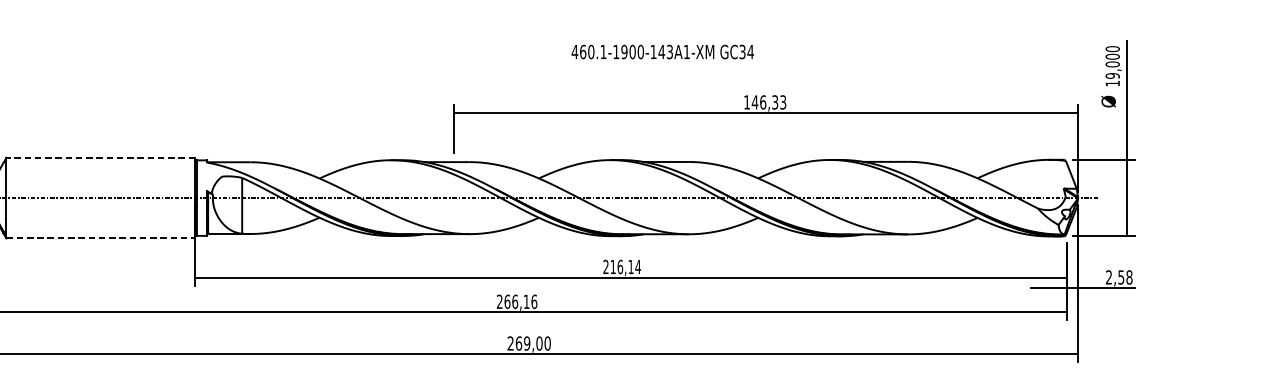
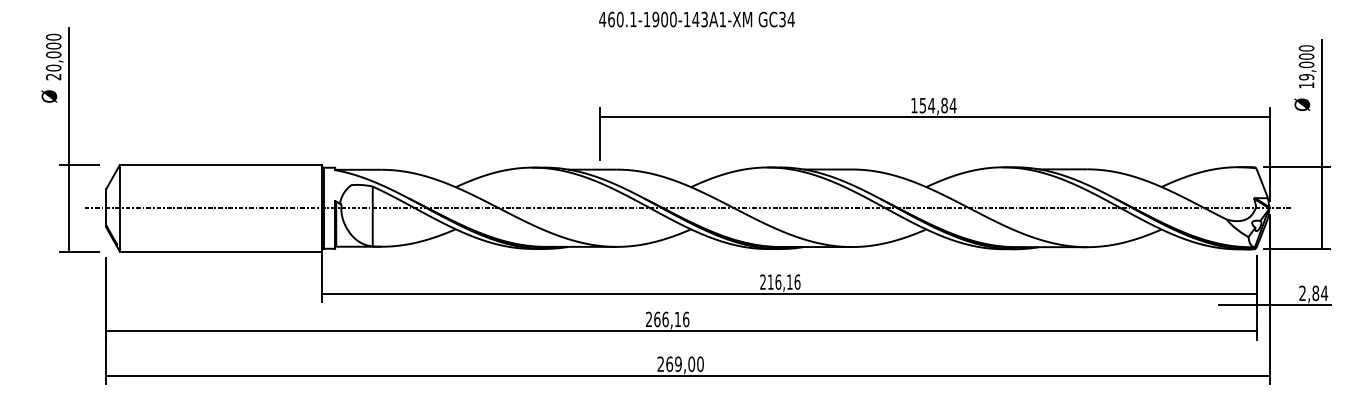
text: (662, 51) -> (696, 19), moved
text: (768, 102) -> (937, 105), 146,33 -> 154,84
line: (100, 158) -> (220, 165), dashed -> solid
line: (101, 238) -> (221, 251), dashed -> solid
text: (638, 266) -> (797, 281), 216,14 -> 216,16
text: (1125, 277) -> (1320, 293), 2,58 -> 2,84

